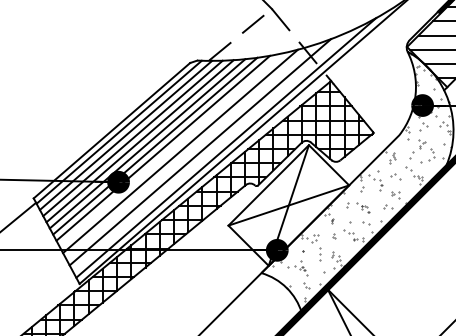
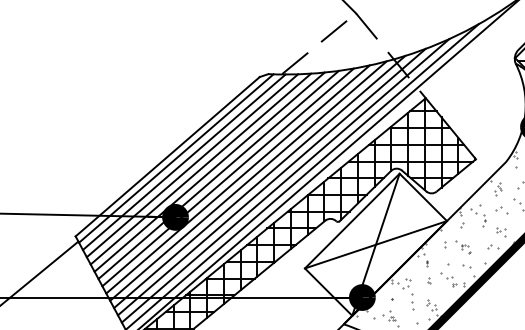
line: (171, 149) -> (237, 178), added
line: (212, 150) -> (286, 179), added
line: (189, 152) -> (259, 182), added

